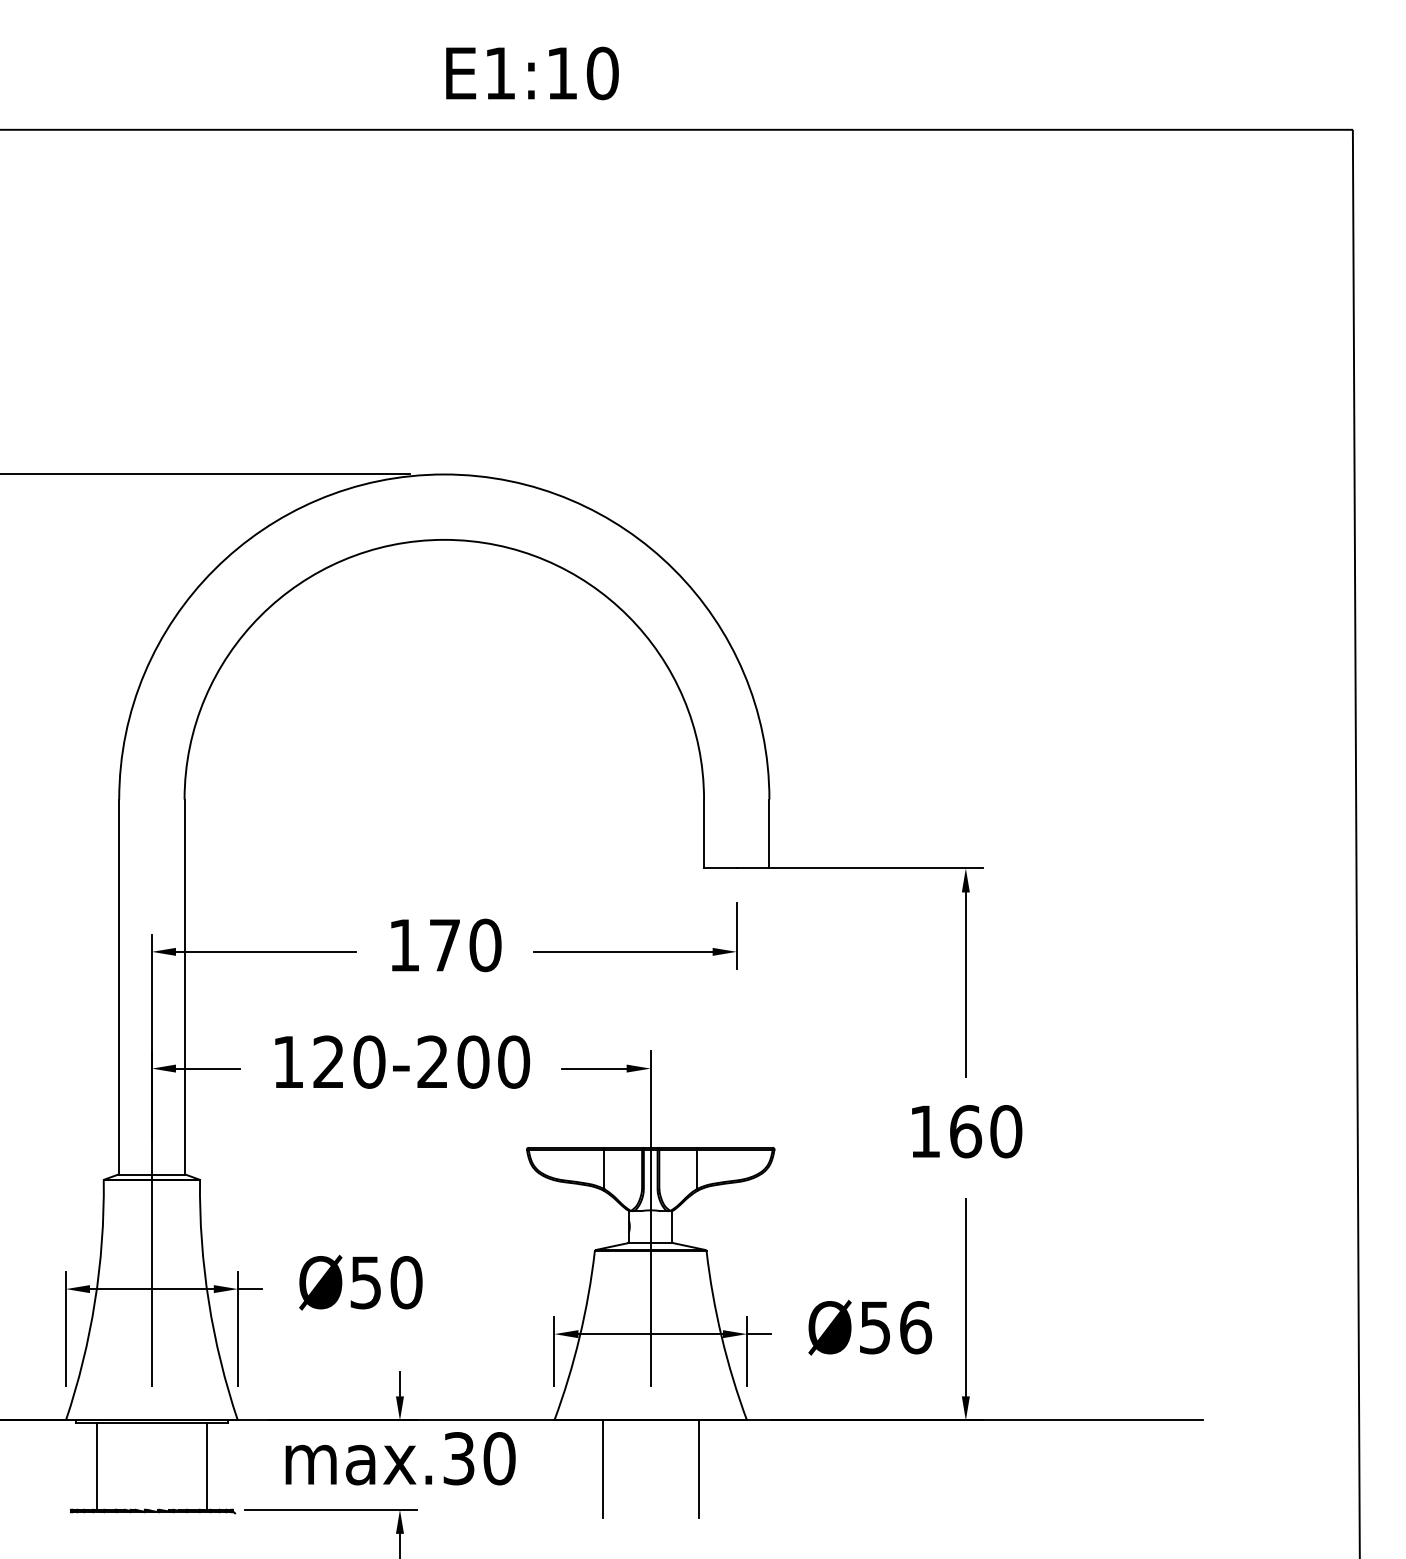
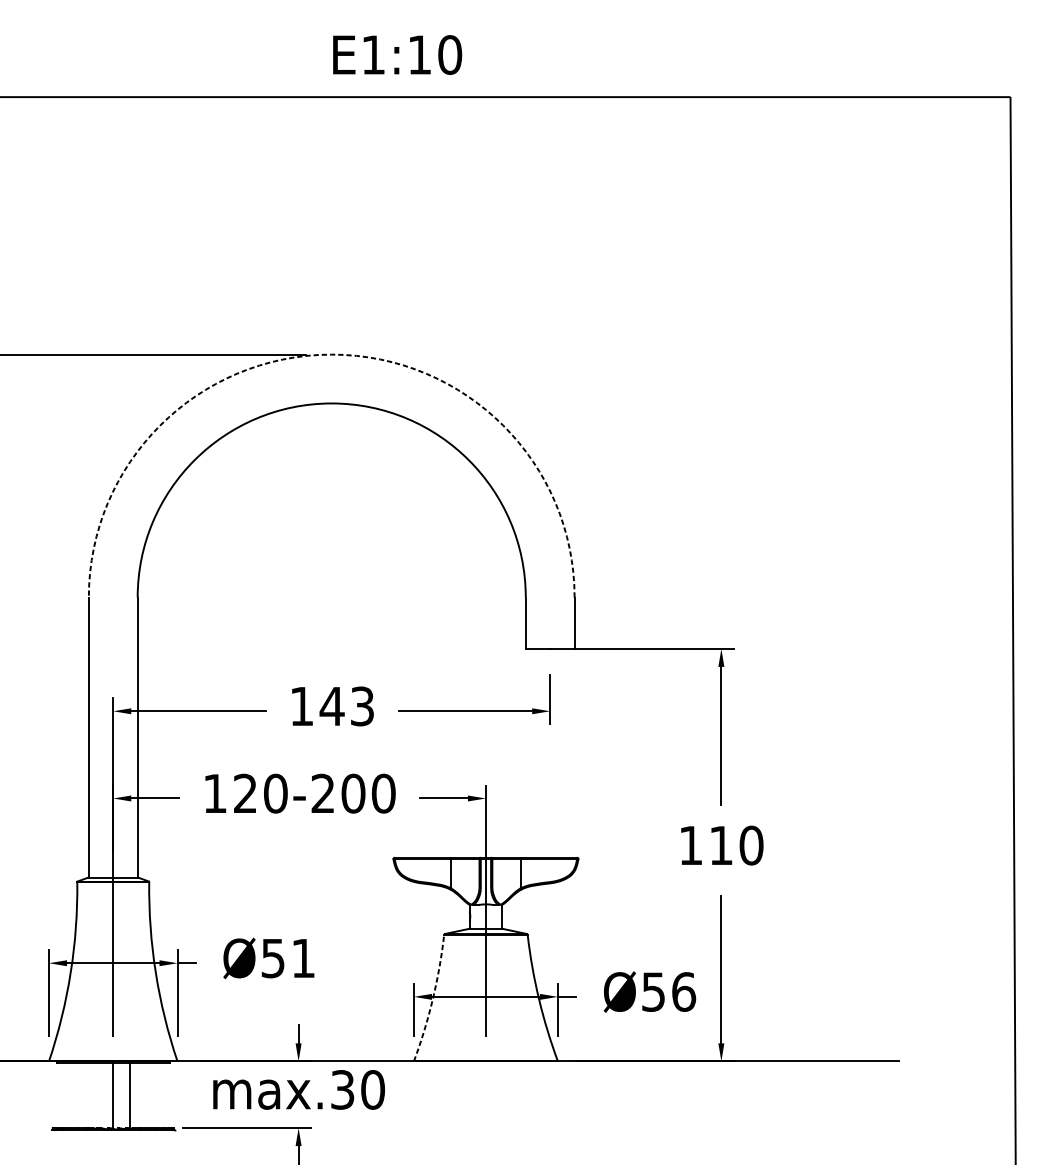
arc: (444, 474) -> (331, 354), solid -> dashed
text: (464, 945) -> (346, 706), 170 -> 143
text: (966, 1131) -> (721, 845), 160 -> 110
text: (406, 1282) -> (303, 958), Ø50 -> Ø51
arc: (579, 1337) -> (432, 999), solid -> dashed
line: (96, 1466) -> (130, 1095), moved
line: (206, 1466) -> (112, 1095), moved
line: (602, 1469) -> (449, 1097), removed
line: (698, 1469) -> (521, 1097), removed

